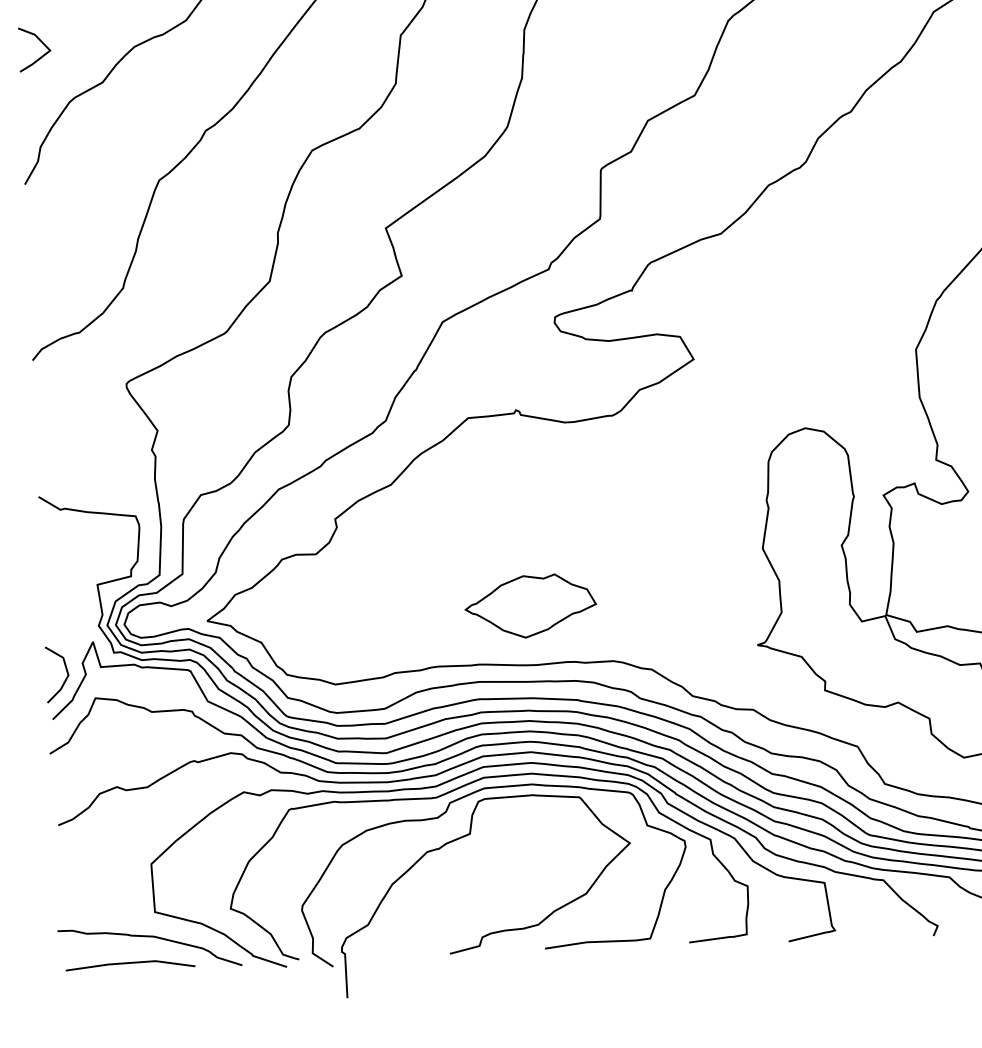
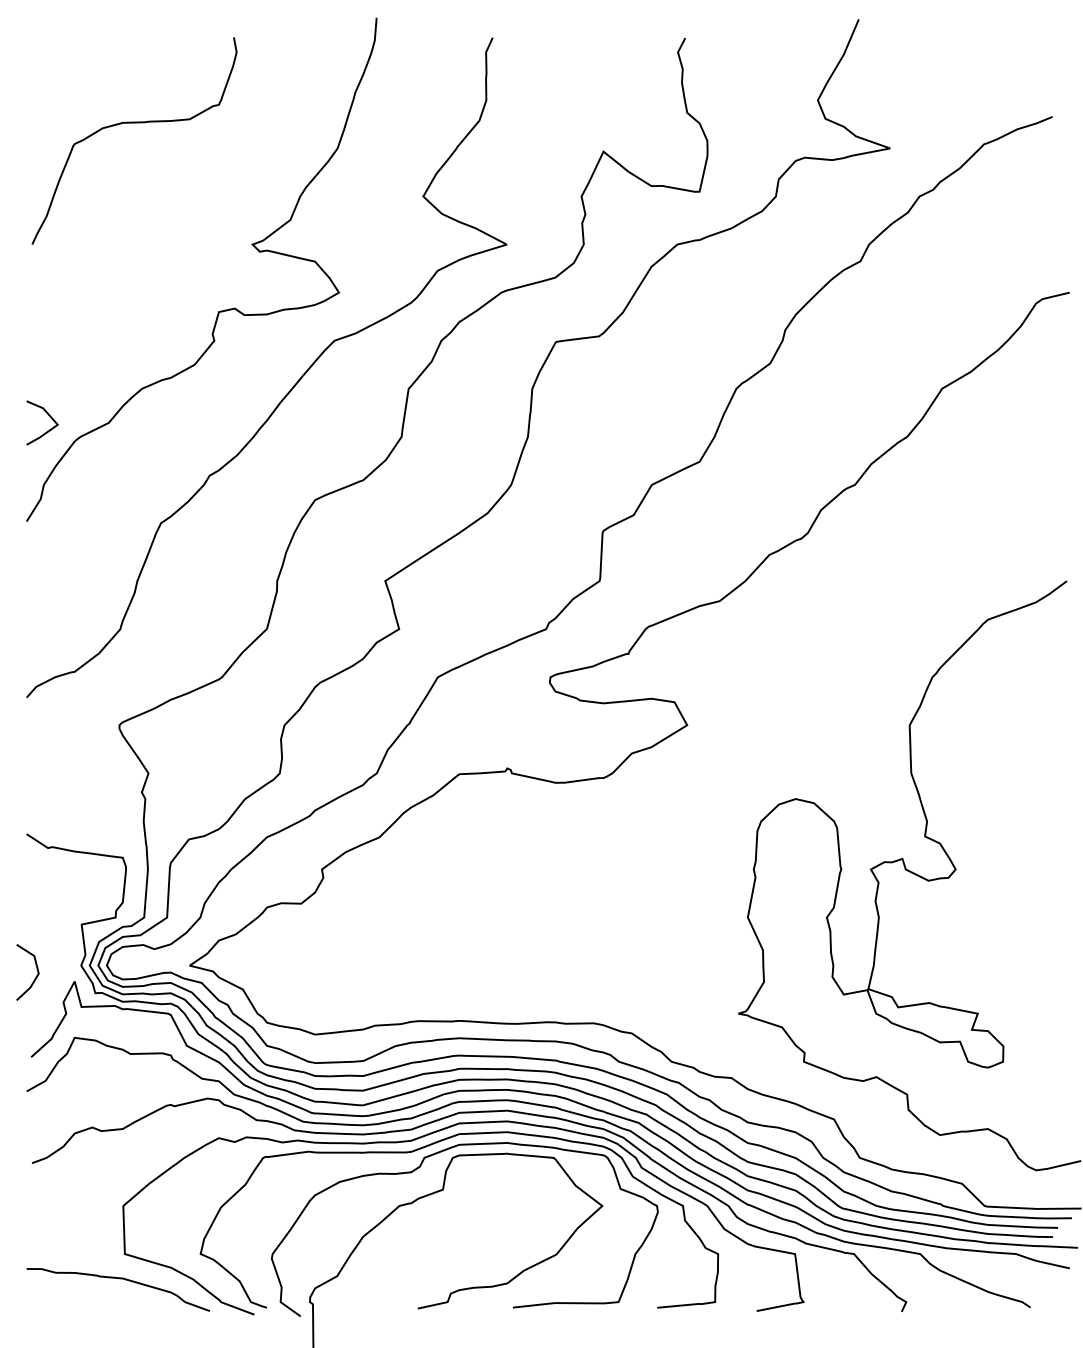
line: (42, 44) -> (50, 418), moved
part: (530, 605) -> (513, 964), removed
line: (64, 680) -> (34, 978), moved
curve: (129, 963) -> (97, 1304), removed

